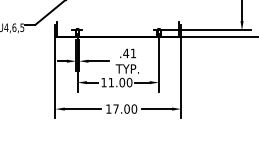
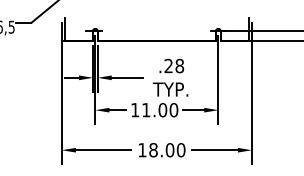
text: (129, 53) -> (173, 66), .41 -> .28
text: (115, 108) -> (152, 149), 17.00 -> 18.00

